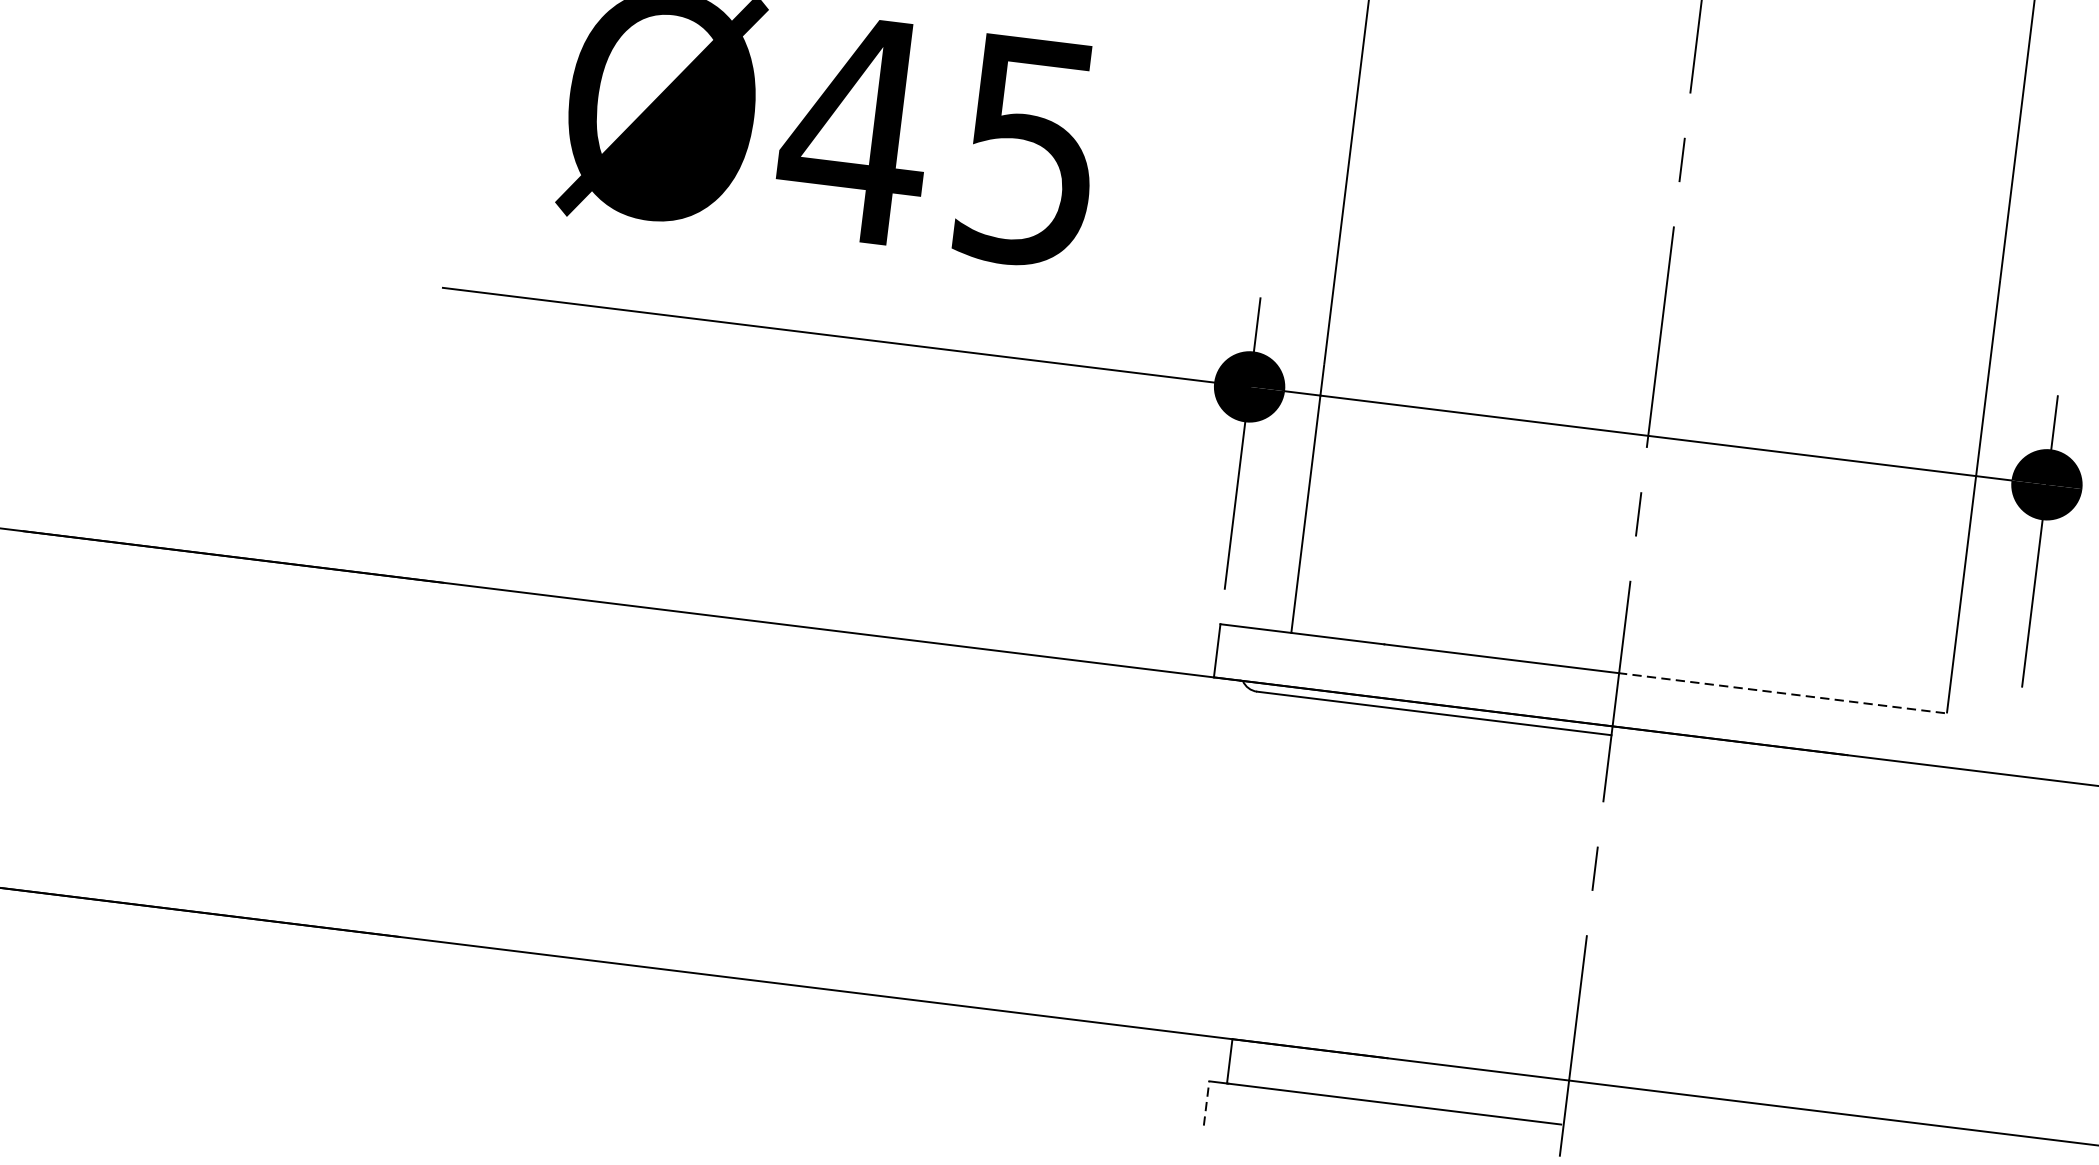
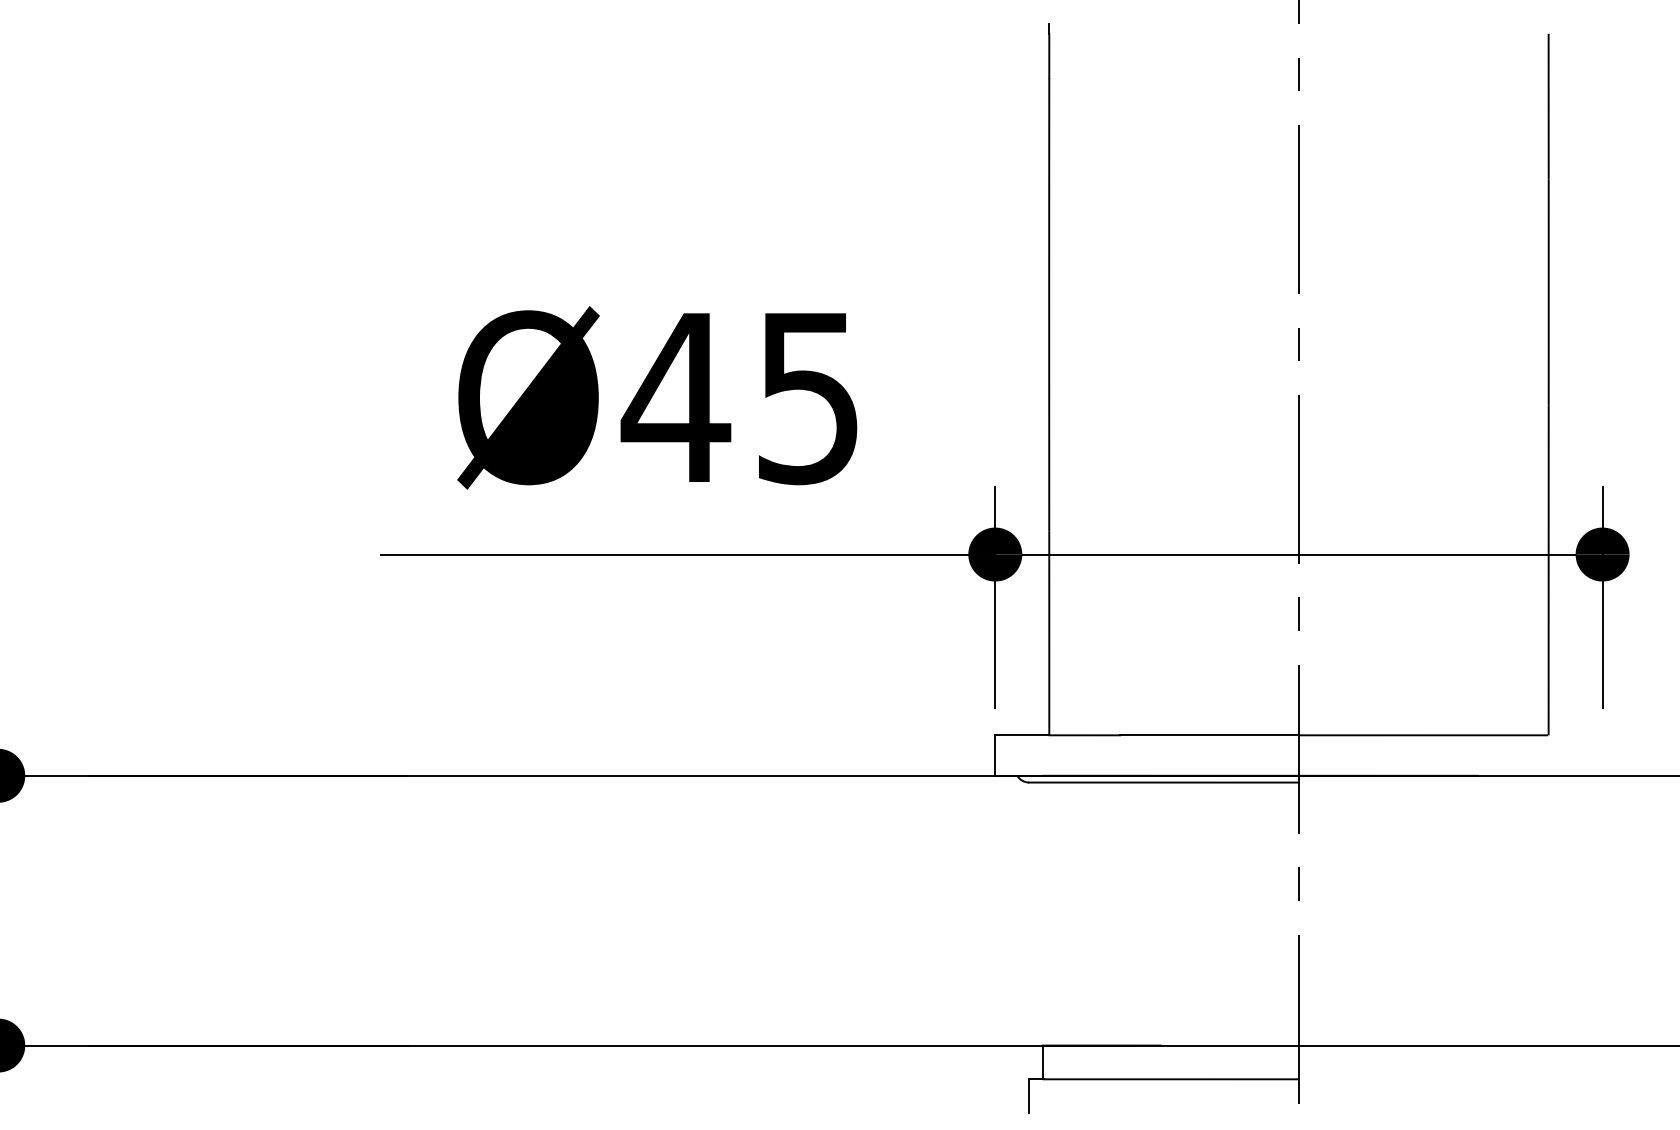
line: (1781, 693) -> (1422, 735), dashed -> solid
line: (1207, 1103) -> (1029, 1096), dashed -> solid

